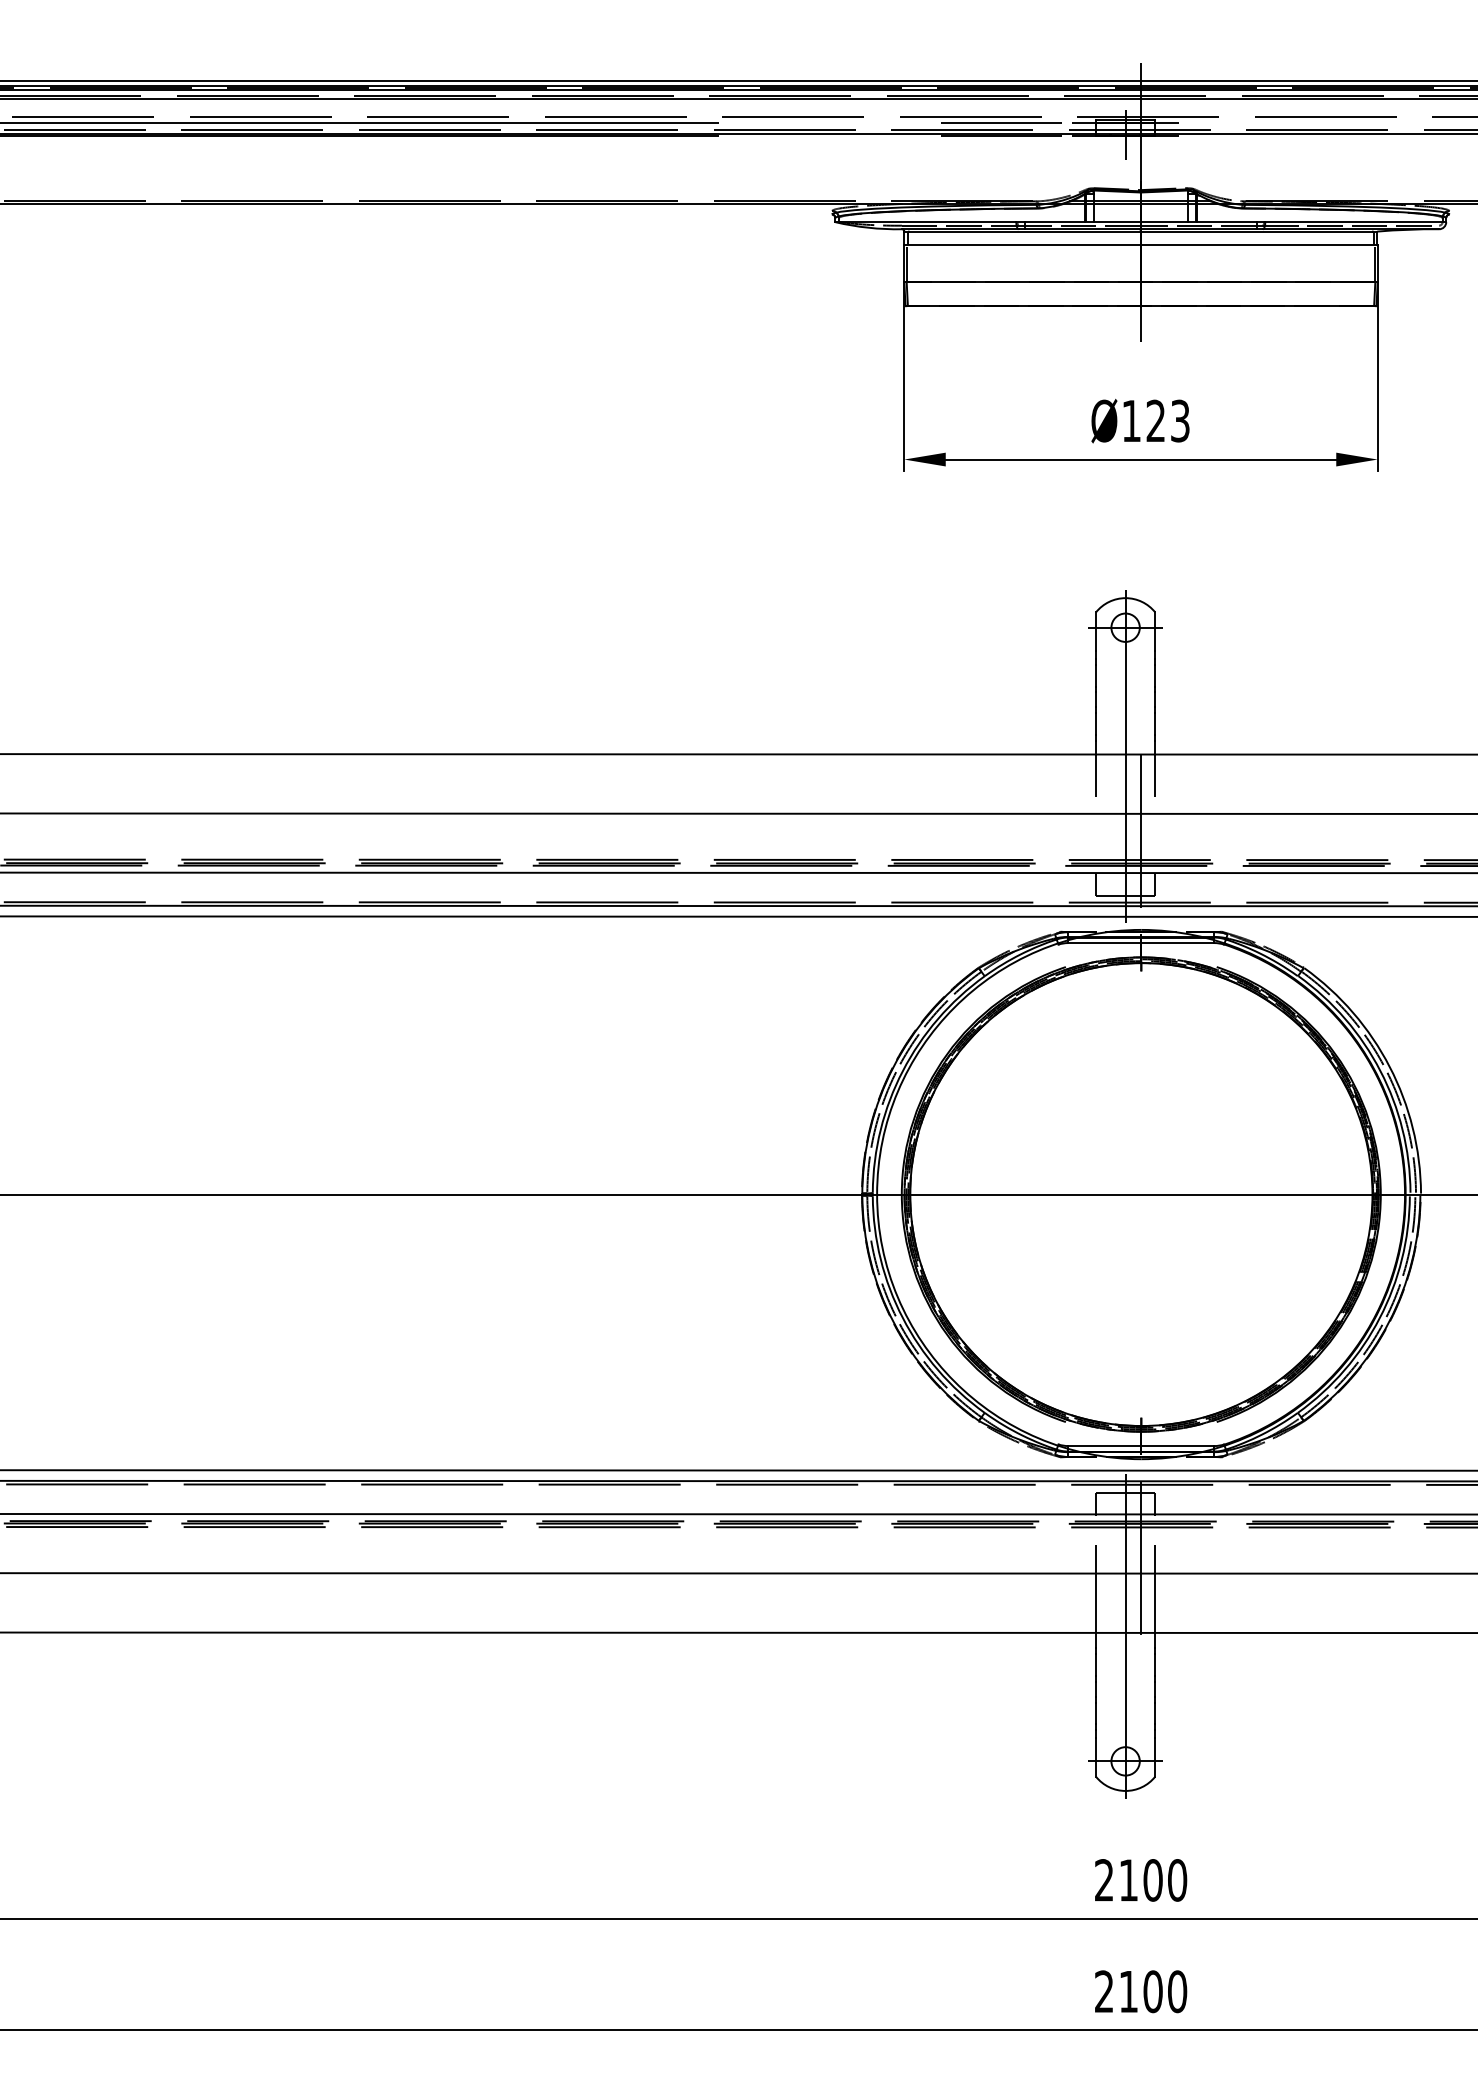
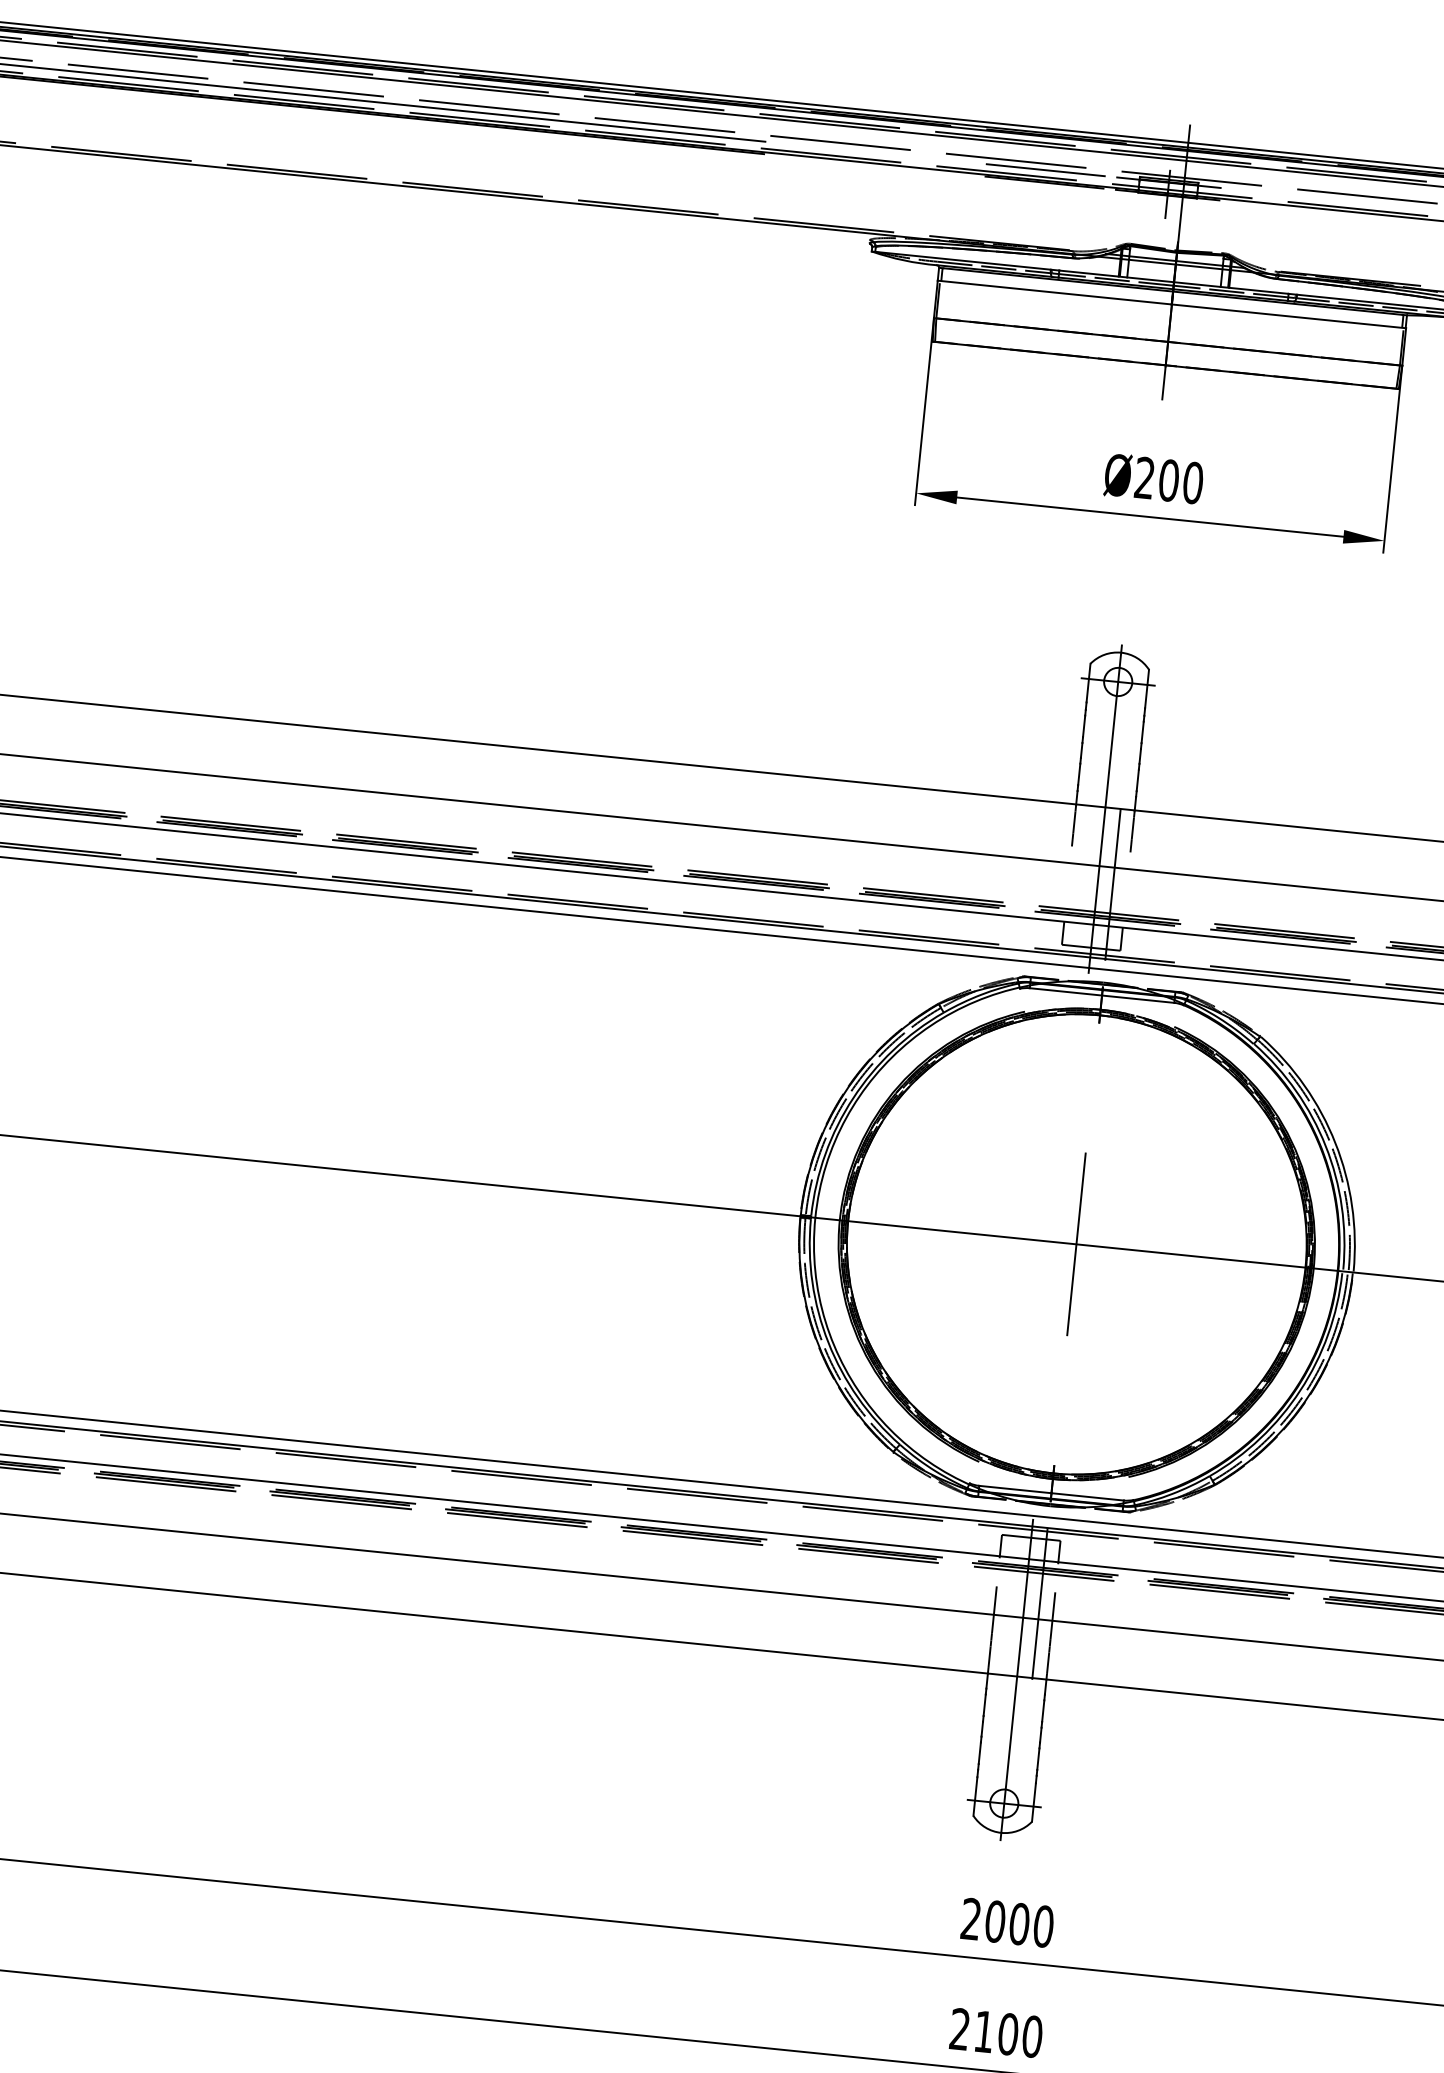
text: (1156, 420) -> (1169, 480), Ø123 -> Ø200
line: (1141, 1194) -> (1076, 1244), added
text: (1128, 1880) -> (995, 1921), 2100 -> 2000

